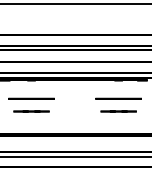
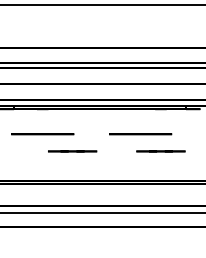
circle: (118, 98) -> (140, 133), moved
line: (31, 111) -> (72, 151), moved

